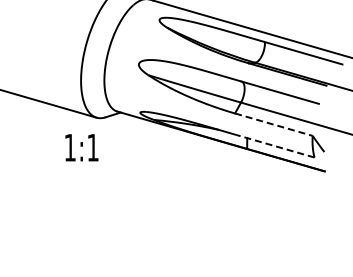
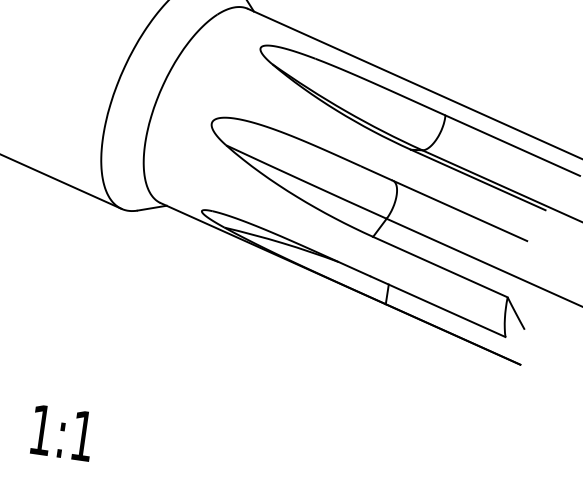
line: (274, 124) -> (441, 266), dashed -> solid
line: (275, 146) -> (437, 307), dashed -> solid
text: (81, 147) -> (61, 432), moved

